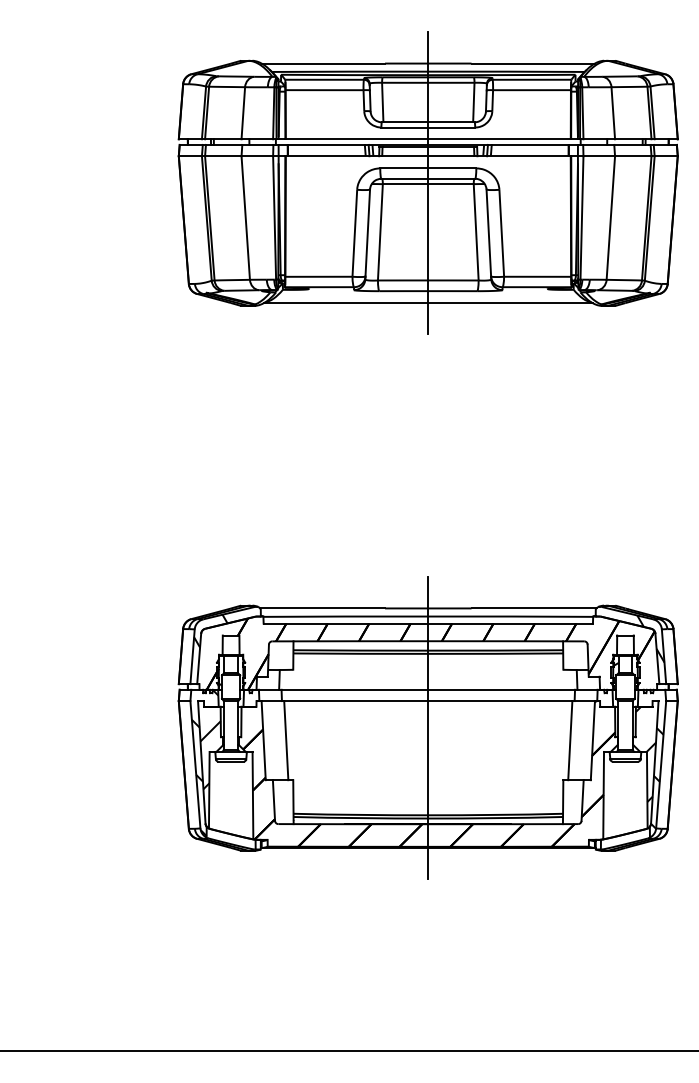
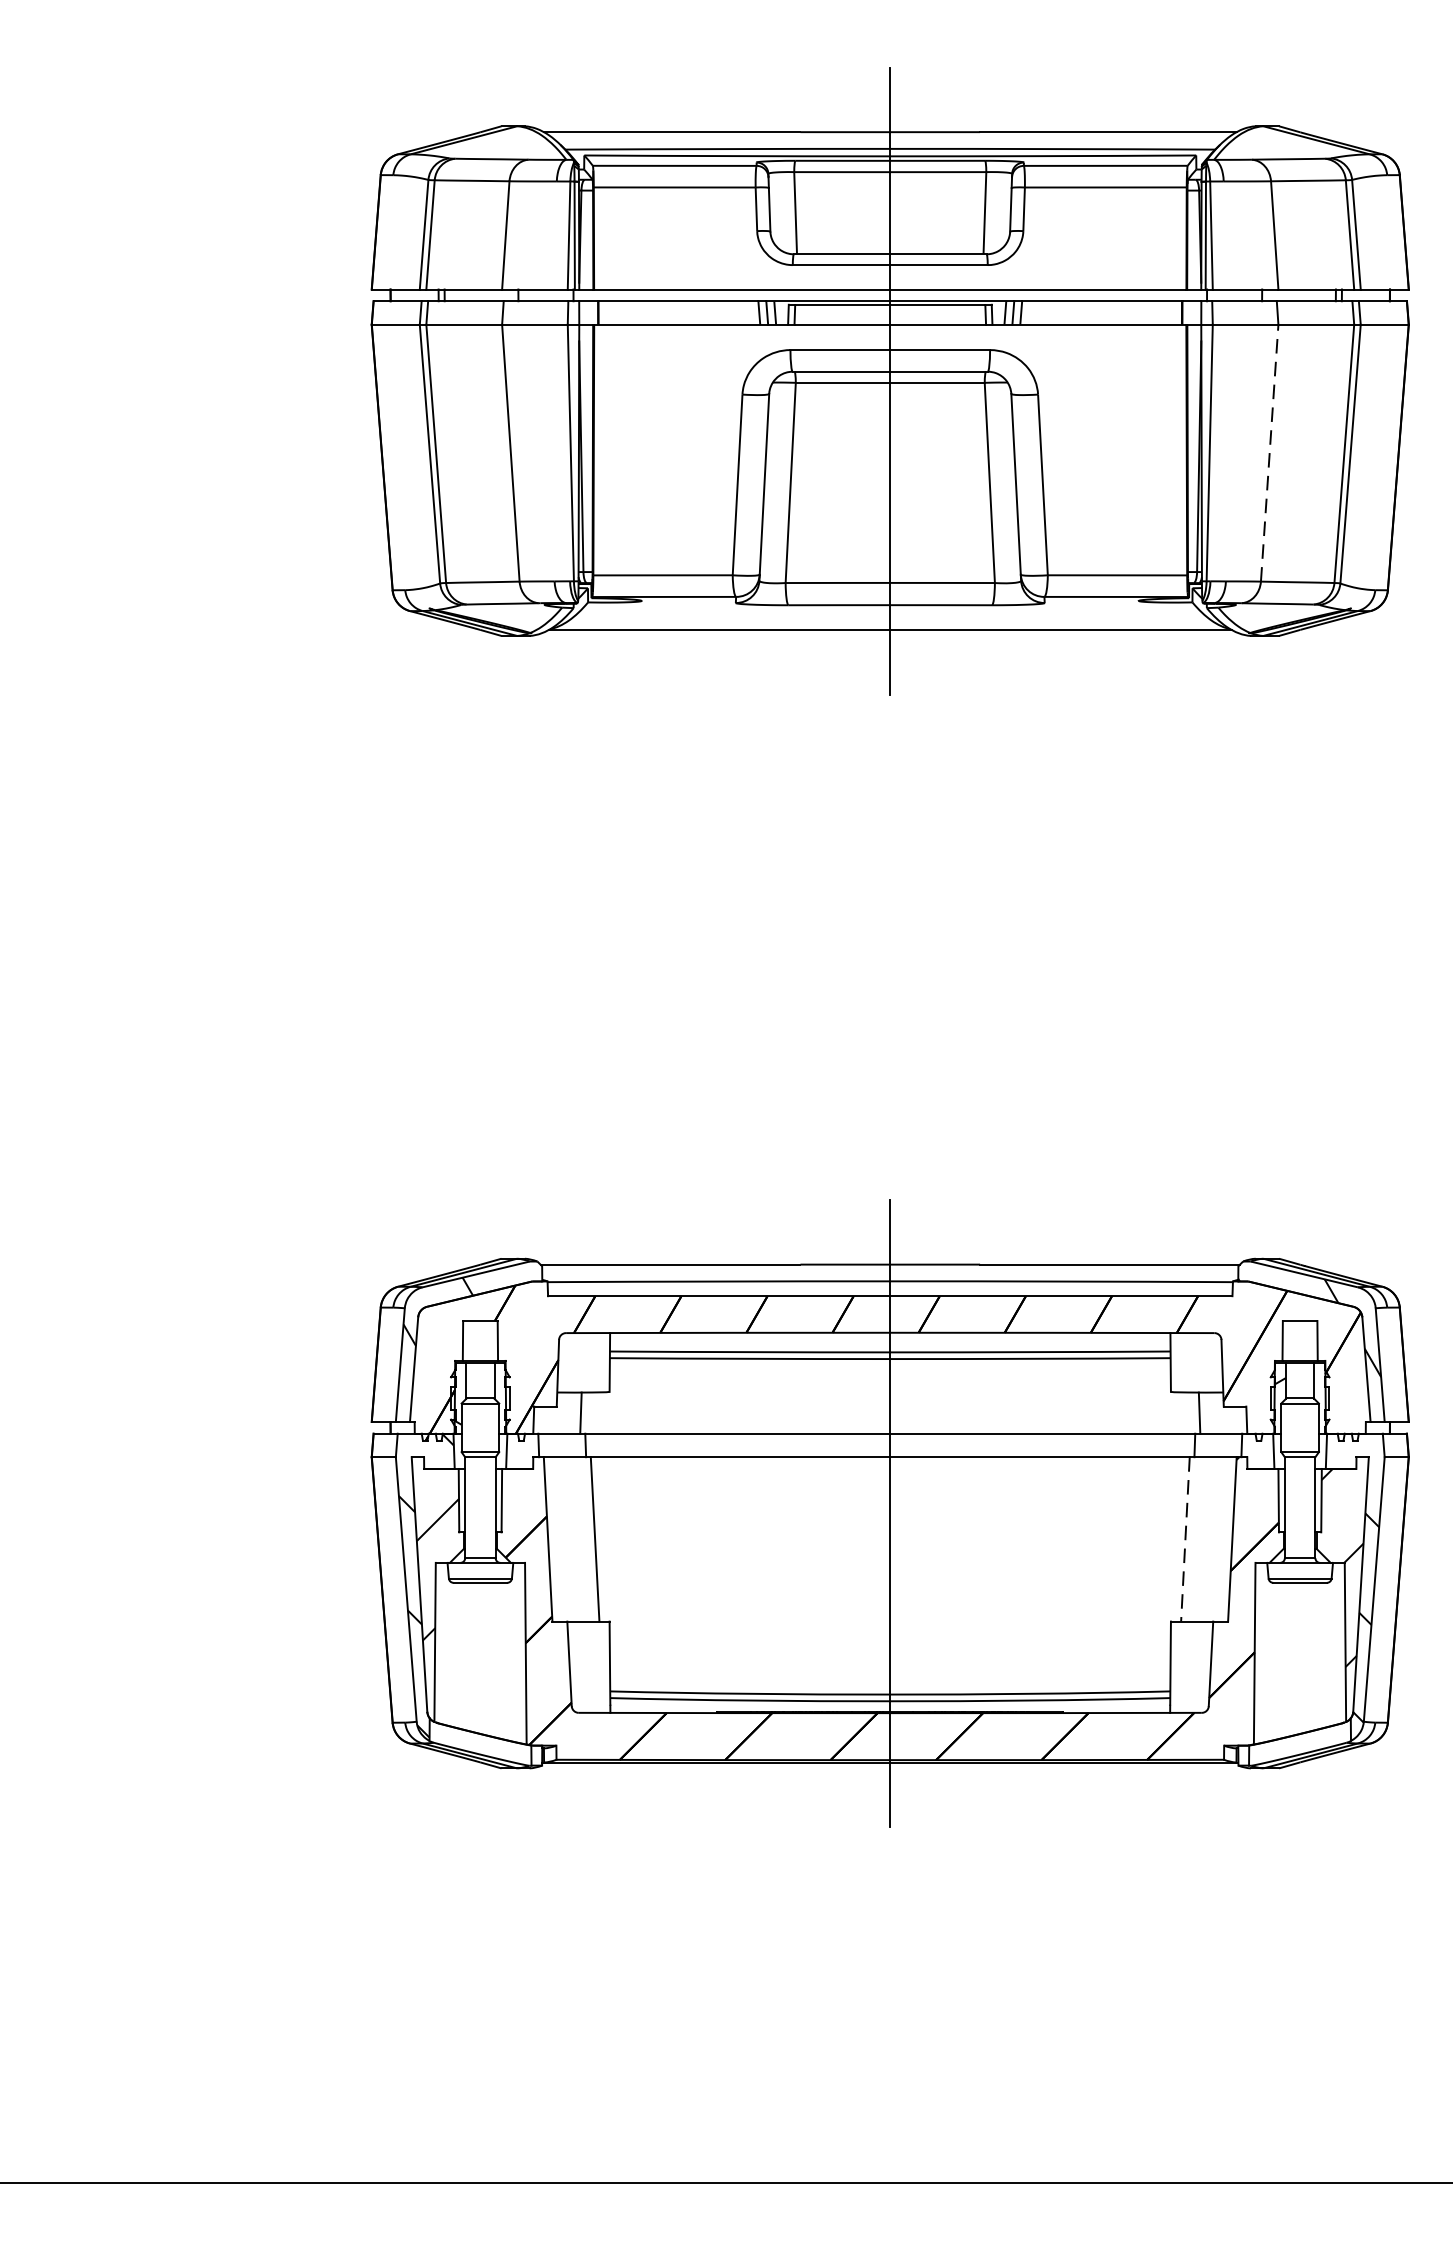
line: (610, 218) -> (1268, 454), solid -> dashed
line: (570, 740) -> (1185, 1539), solid -> dashed

